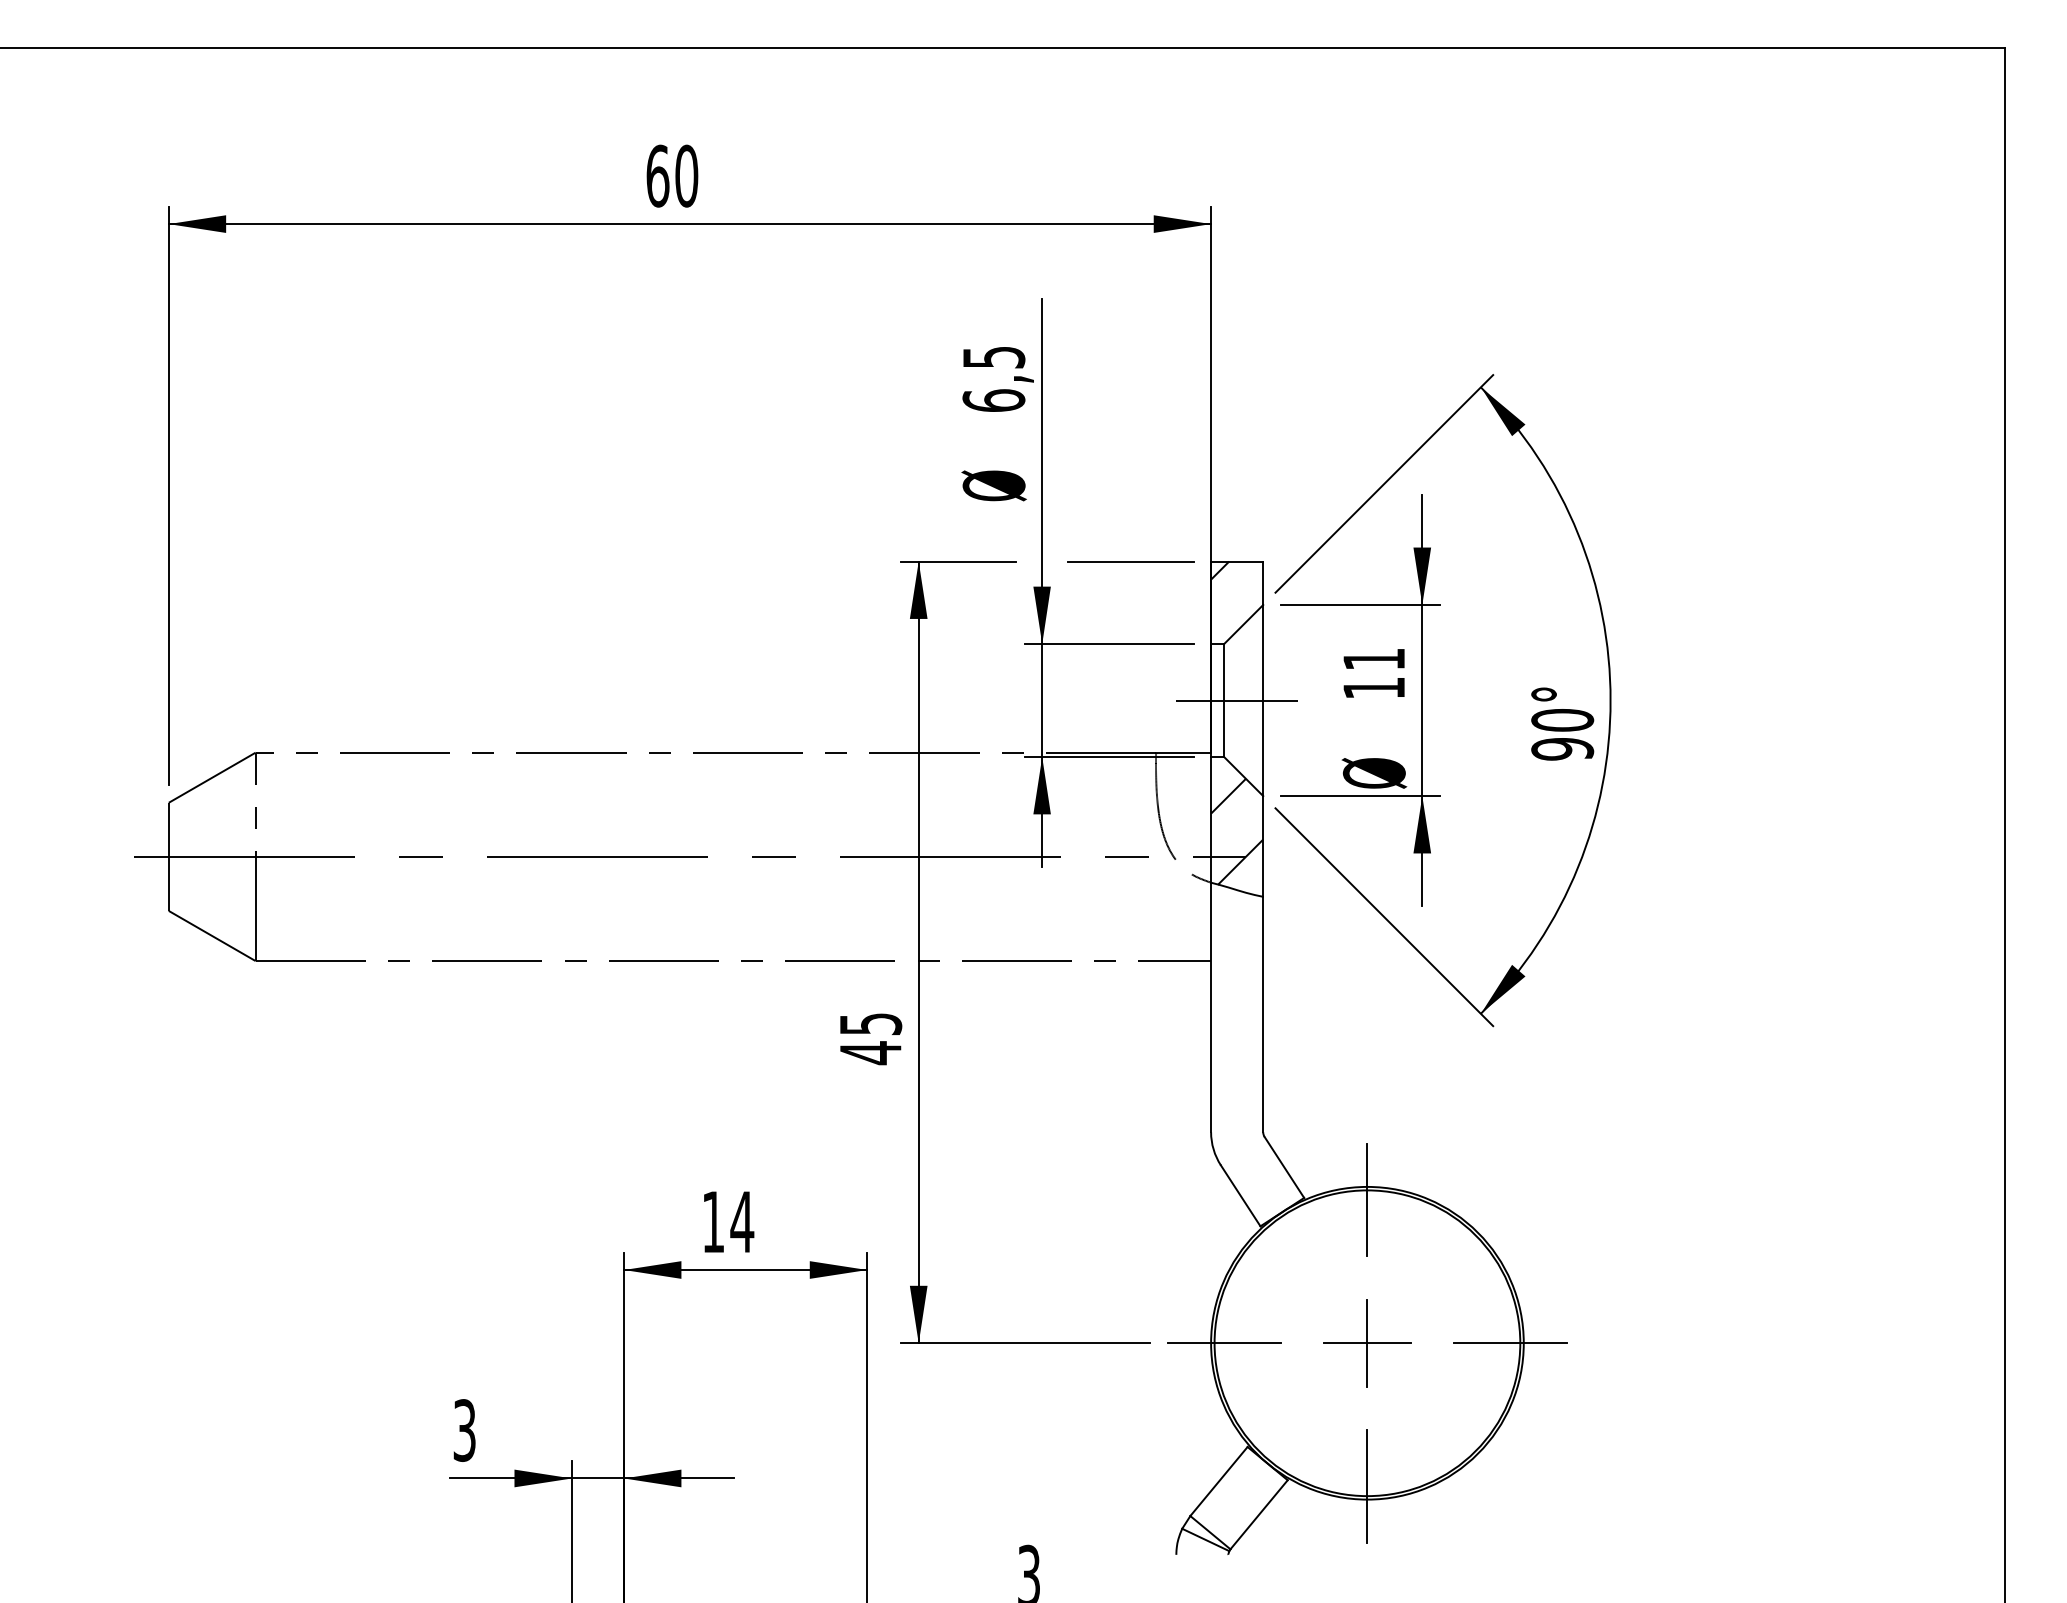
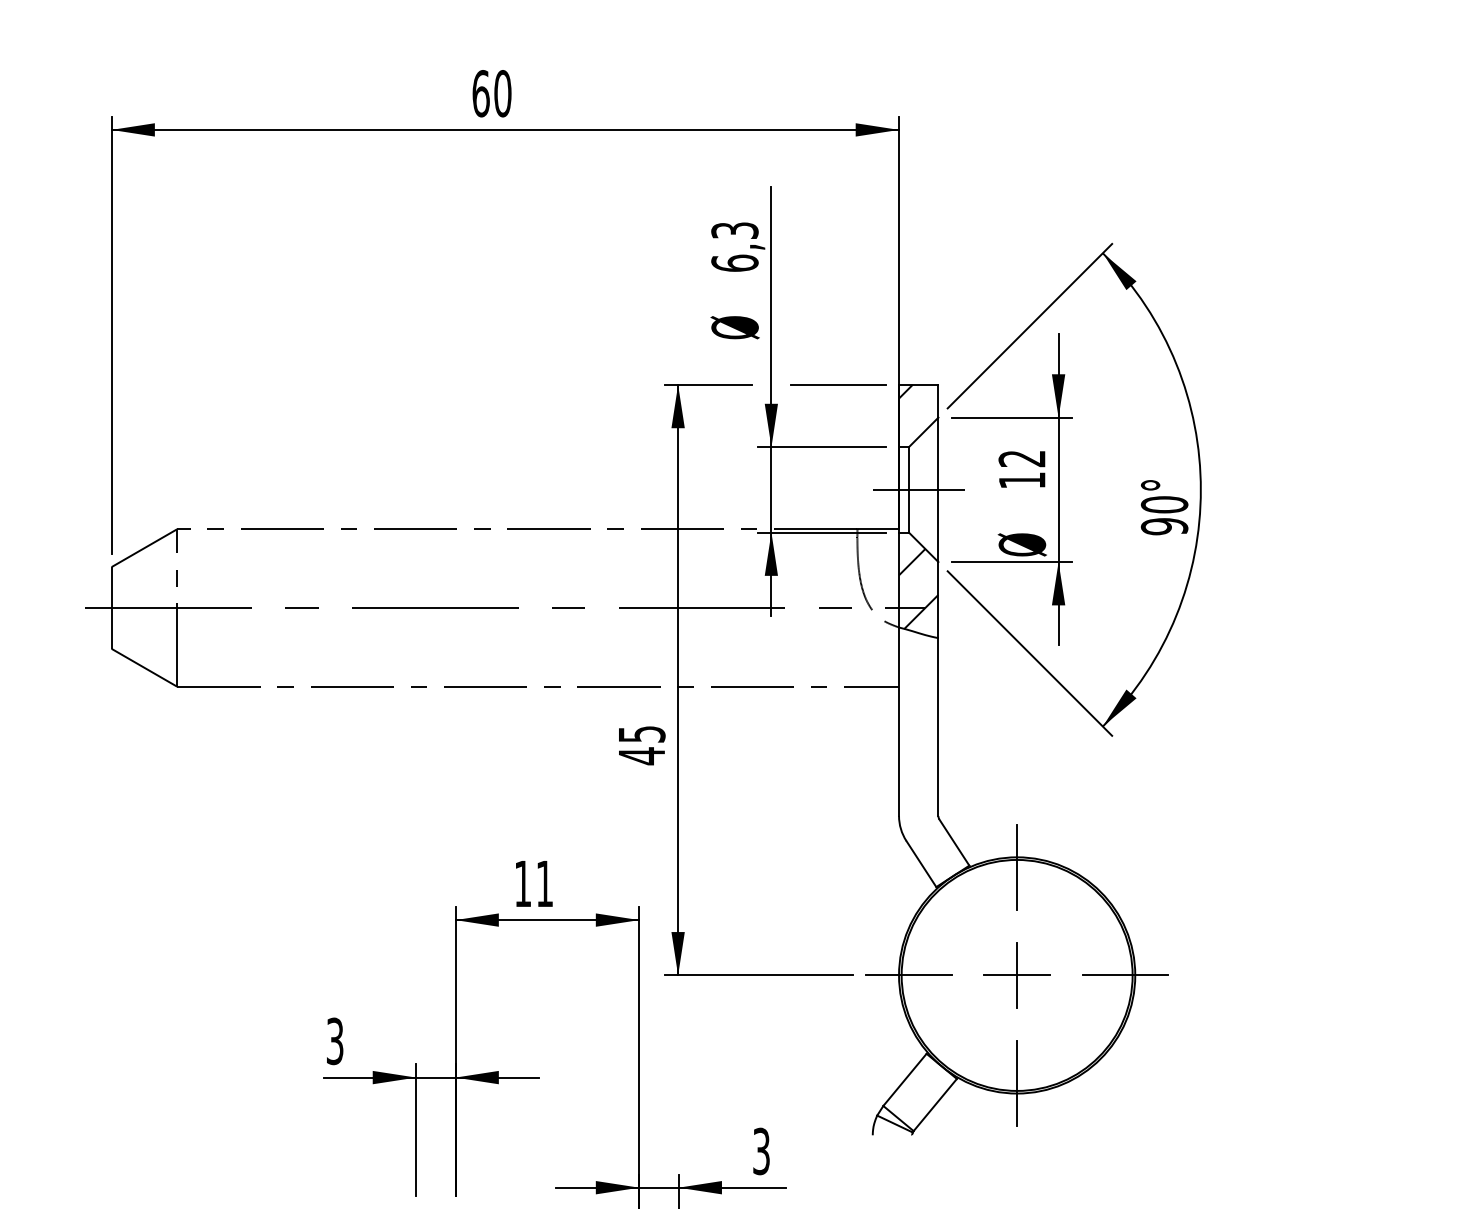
text: (993, 357) -> (734, 230), 6,5 -> 6,3
text: (1373, 659) -> (1021, 458), 11 -> 12
text: (742, 1221) -> (545, 883), 14 -> 11

